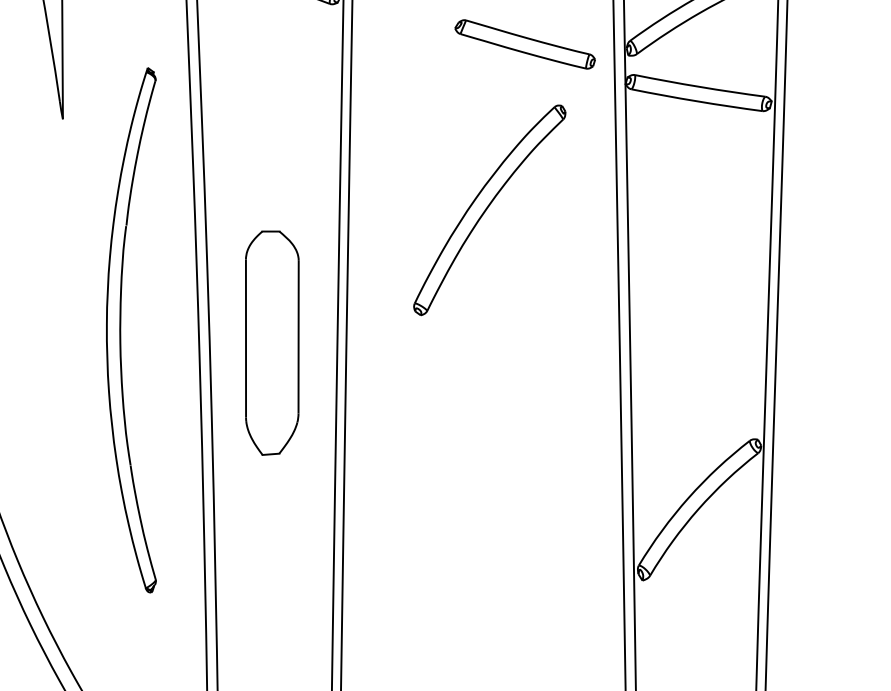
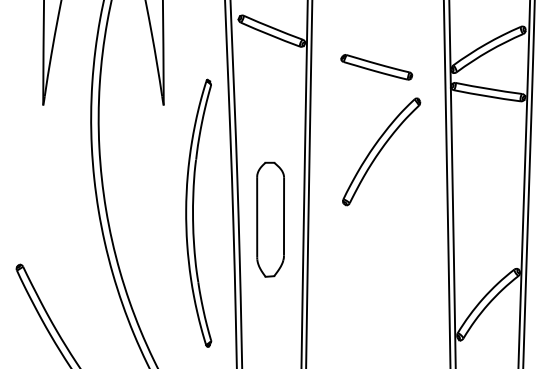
part: (524, 44) -> (376, 67), moved

